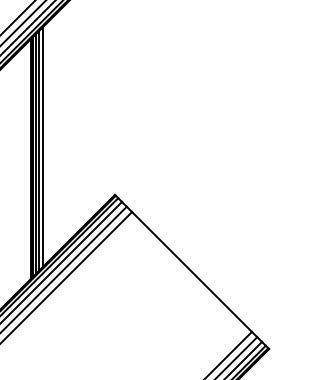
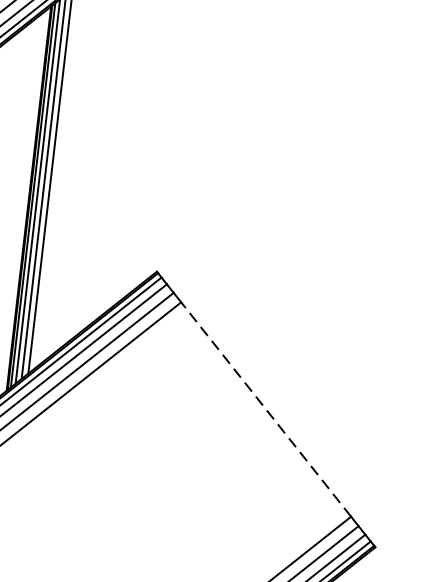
line: (192, 271) -> (267, 408), solid -> dashed

